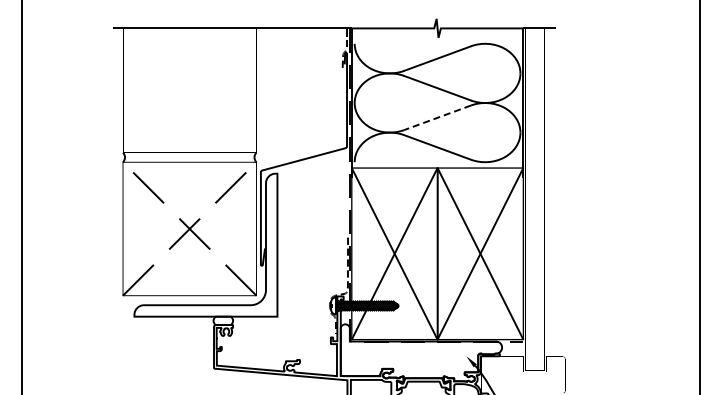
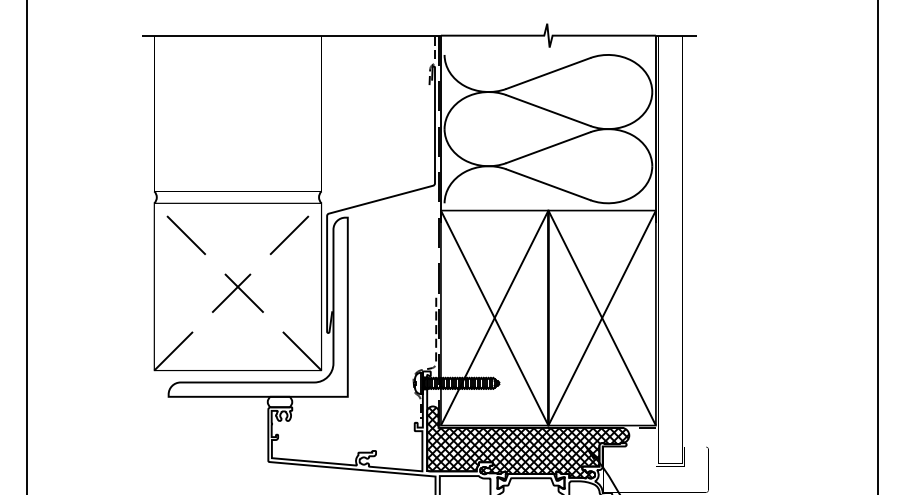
line: (437, 117) -> (548, 147), dashed -> solid
hatch: (421, 353) -> (528, 442), added

